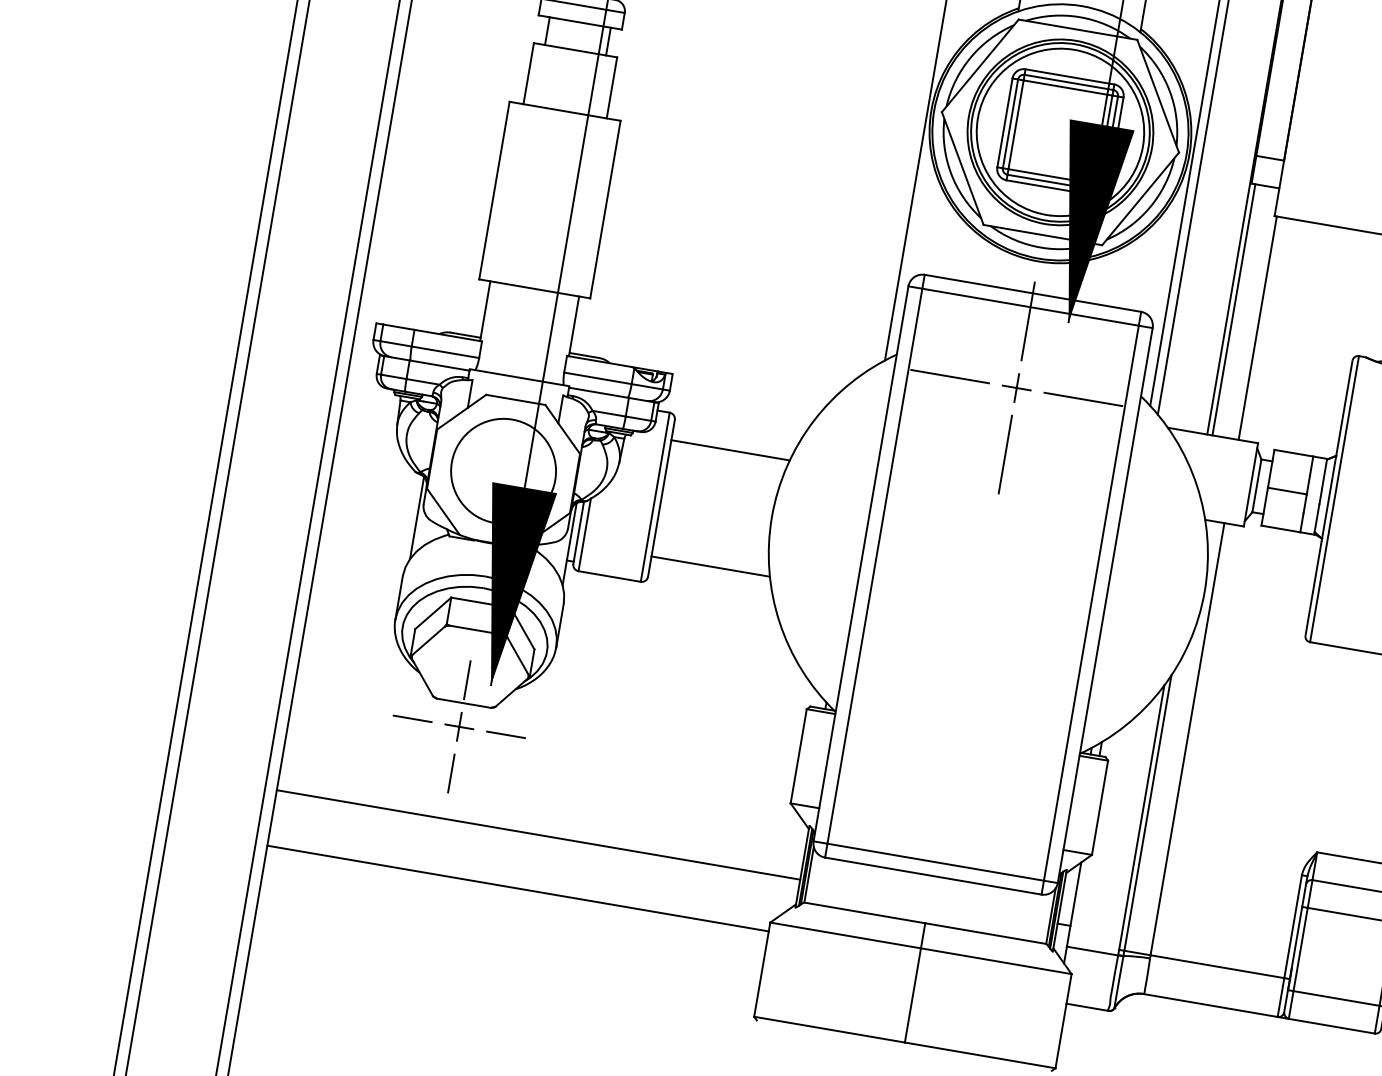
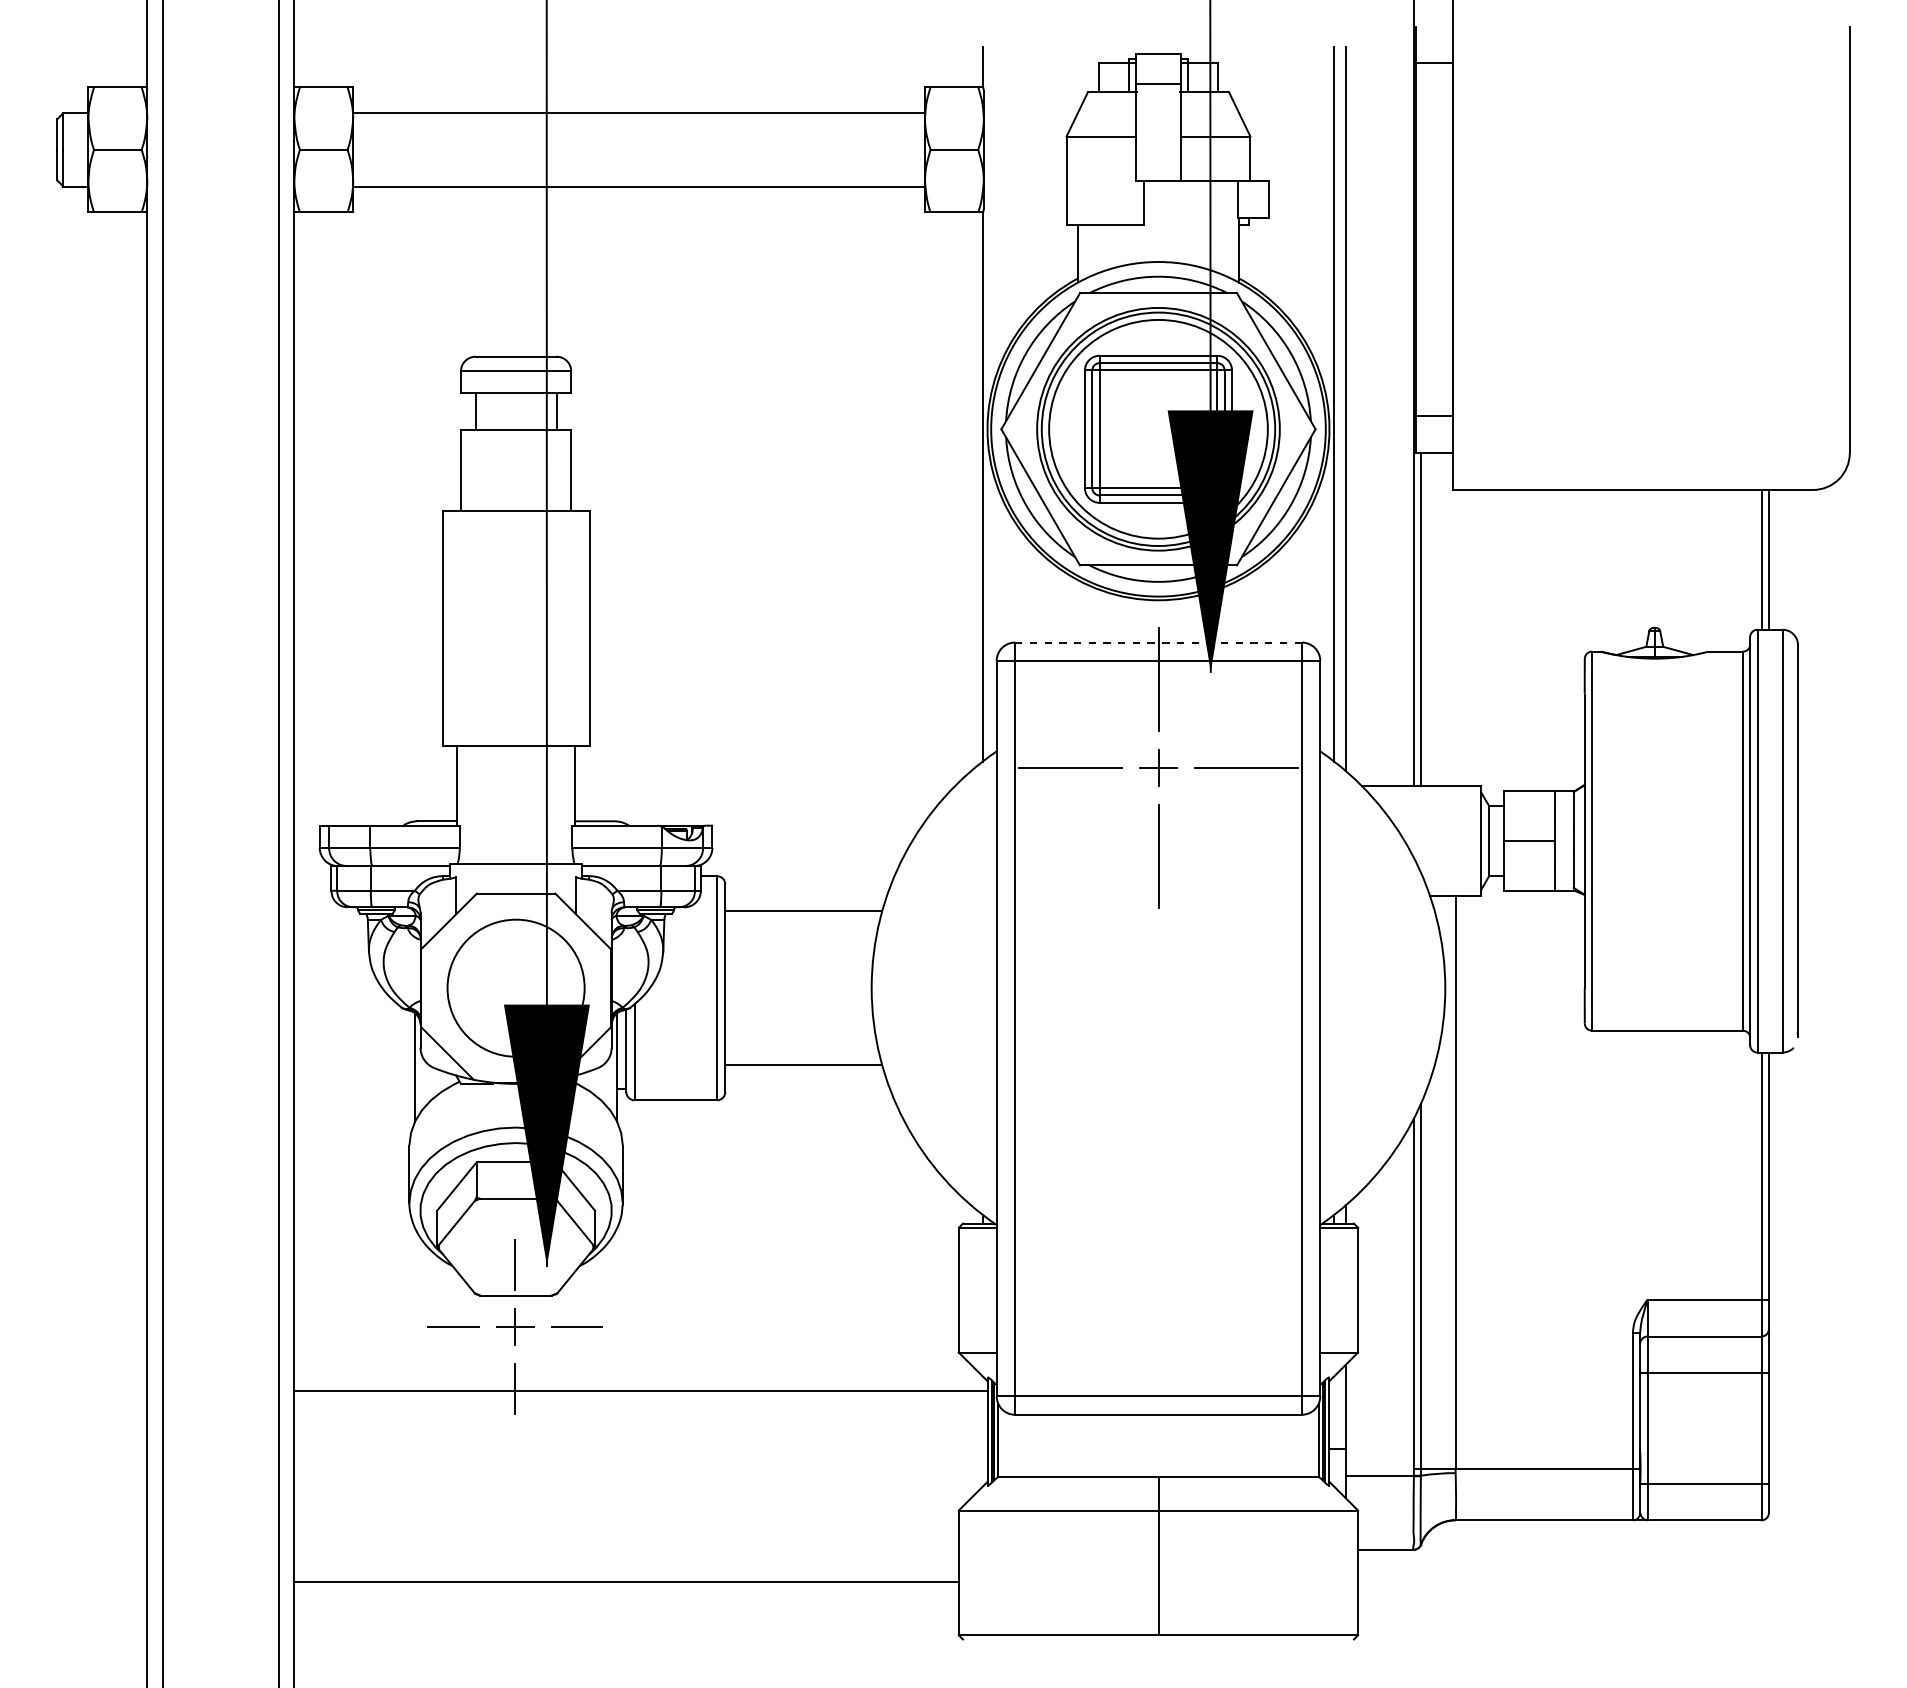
line: (1032, 293) -> (1158, 642), solid -> dashed
line: (1257, 327) -> (1455, 637), removed
line: (538, 834) -> (640, 1390), moved
line: (517, 888) -> (626, 1582), moved

